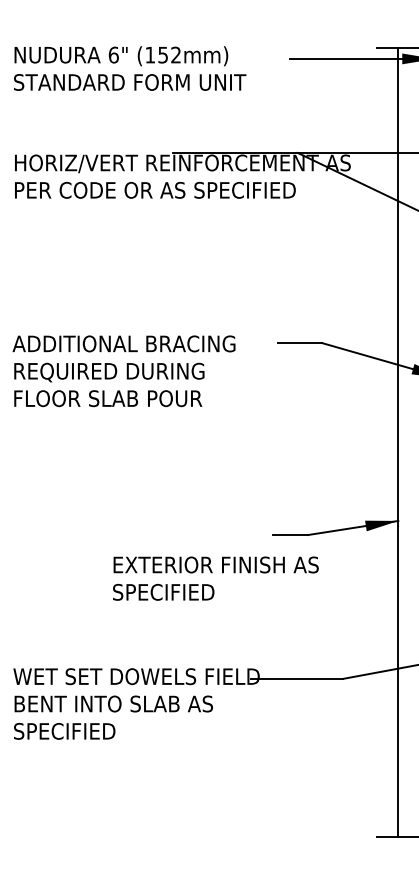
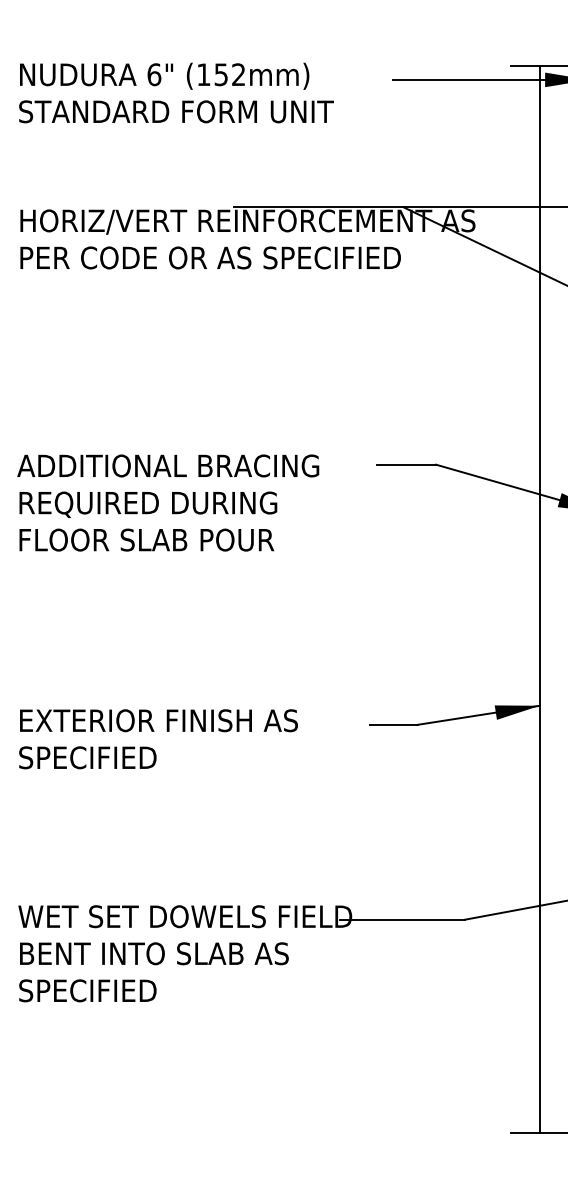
text: (215, 578) -> (158, 739), moved

